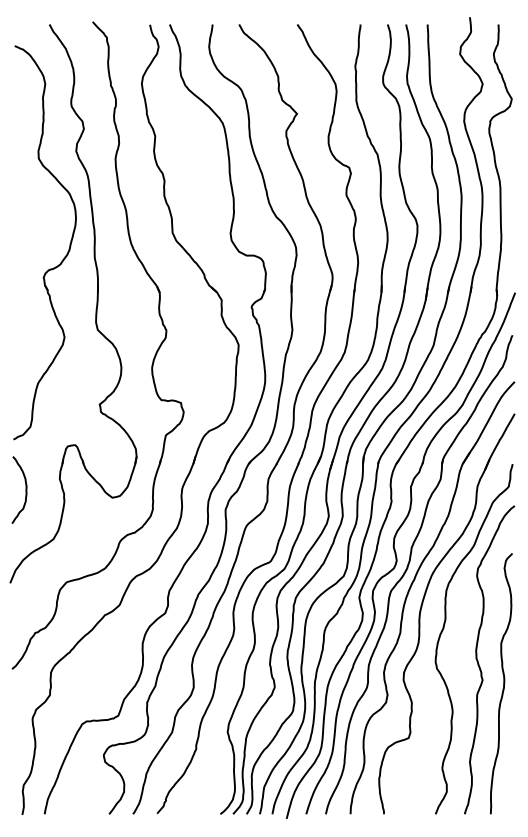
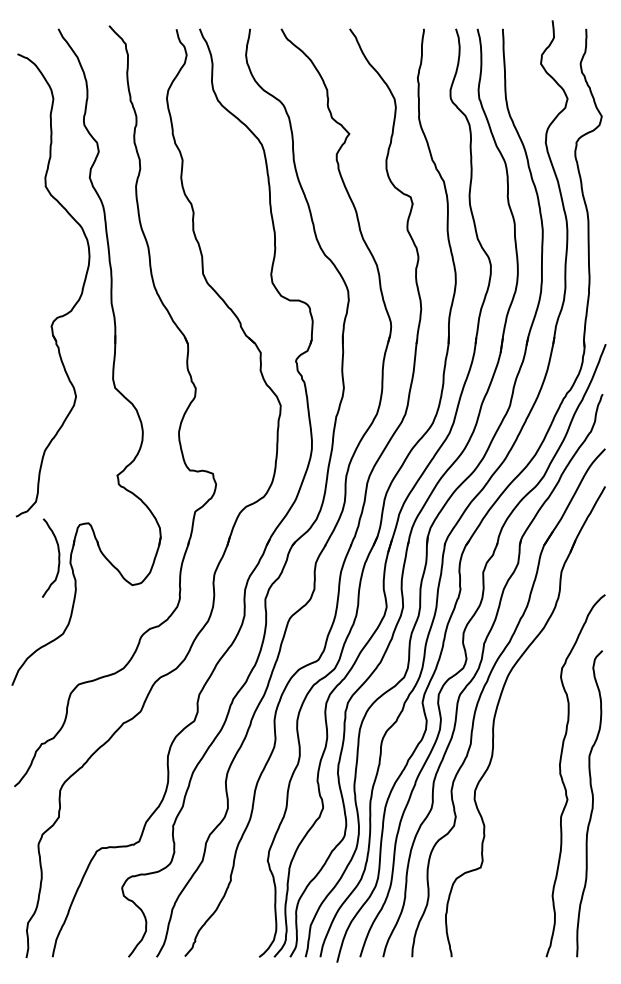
curve: (25, 489) -> (58, 557), moved
curve: (444, 628) -> (522, 738), removed

